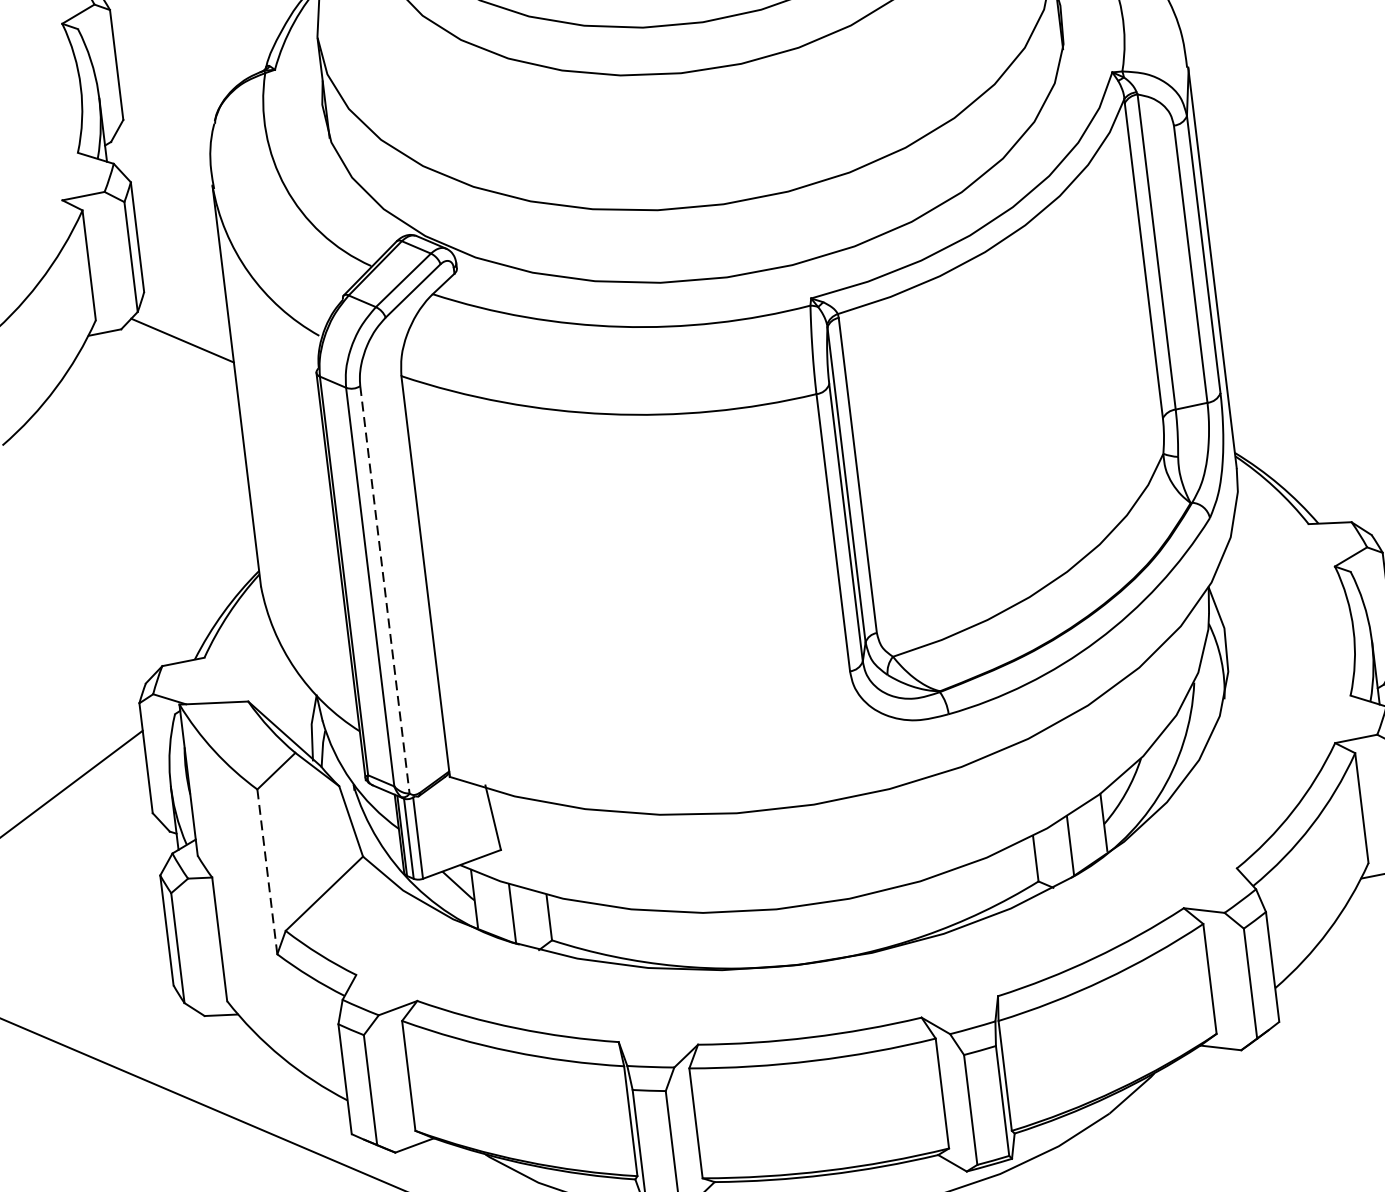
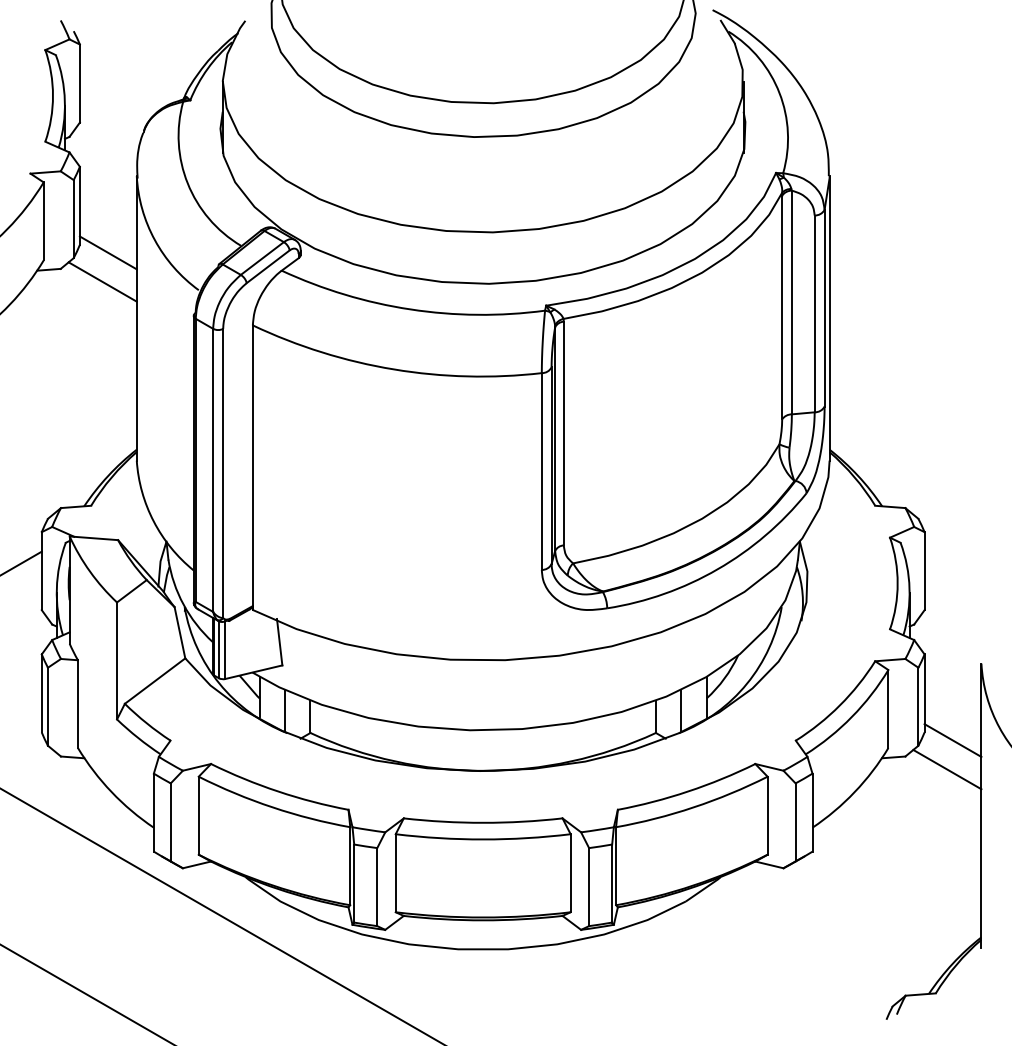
line: (184, 298) -> (107, 252), added
line: (385, 589) -> (223, 473), dashed -> solid
line: (267, 871) -> (117, 660), dashed -> solid

